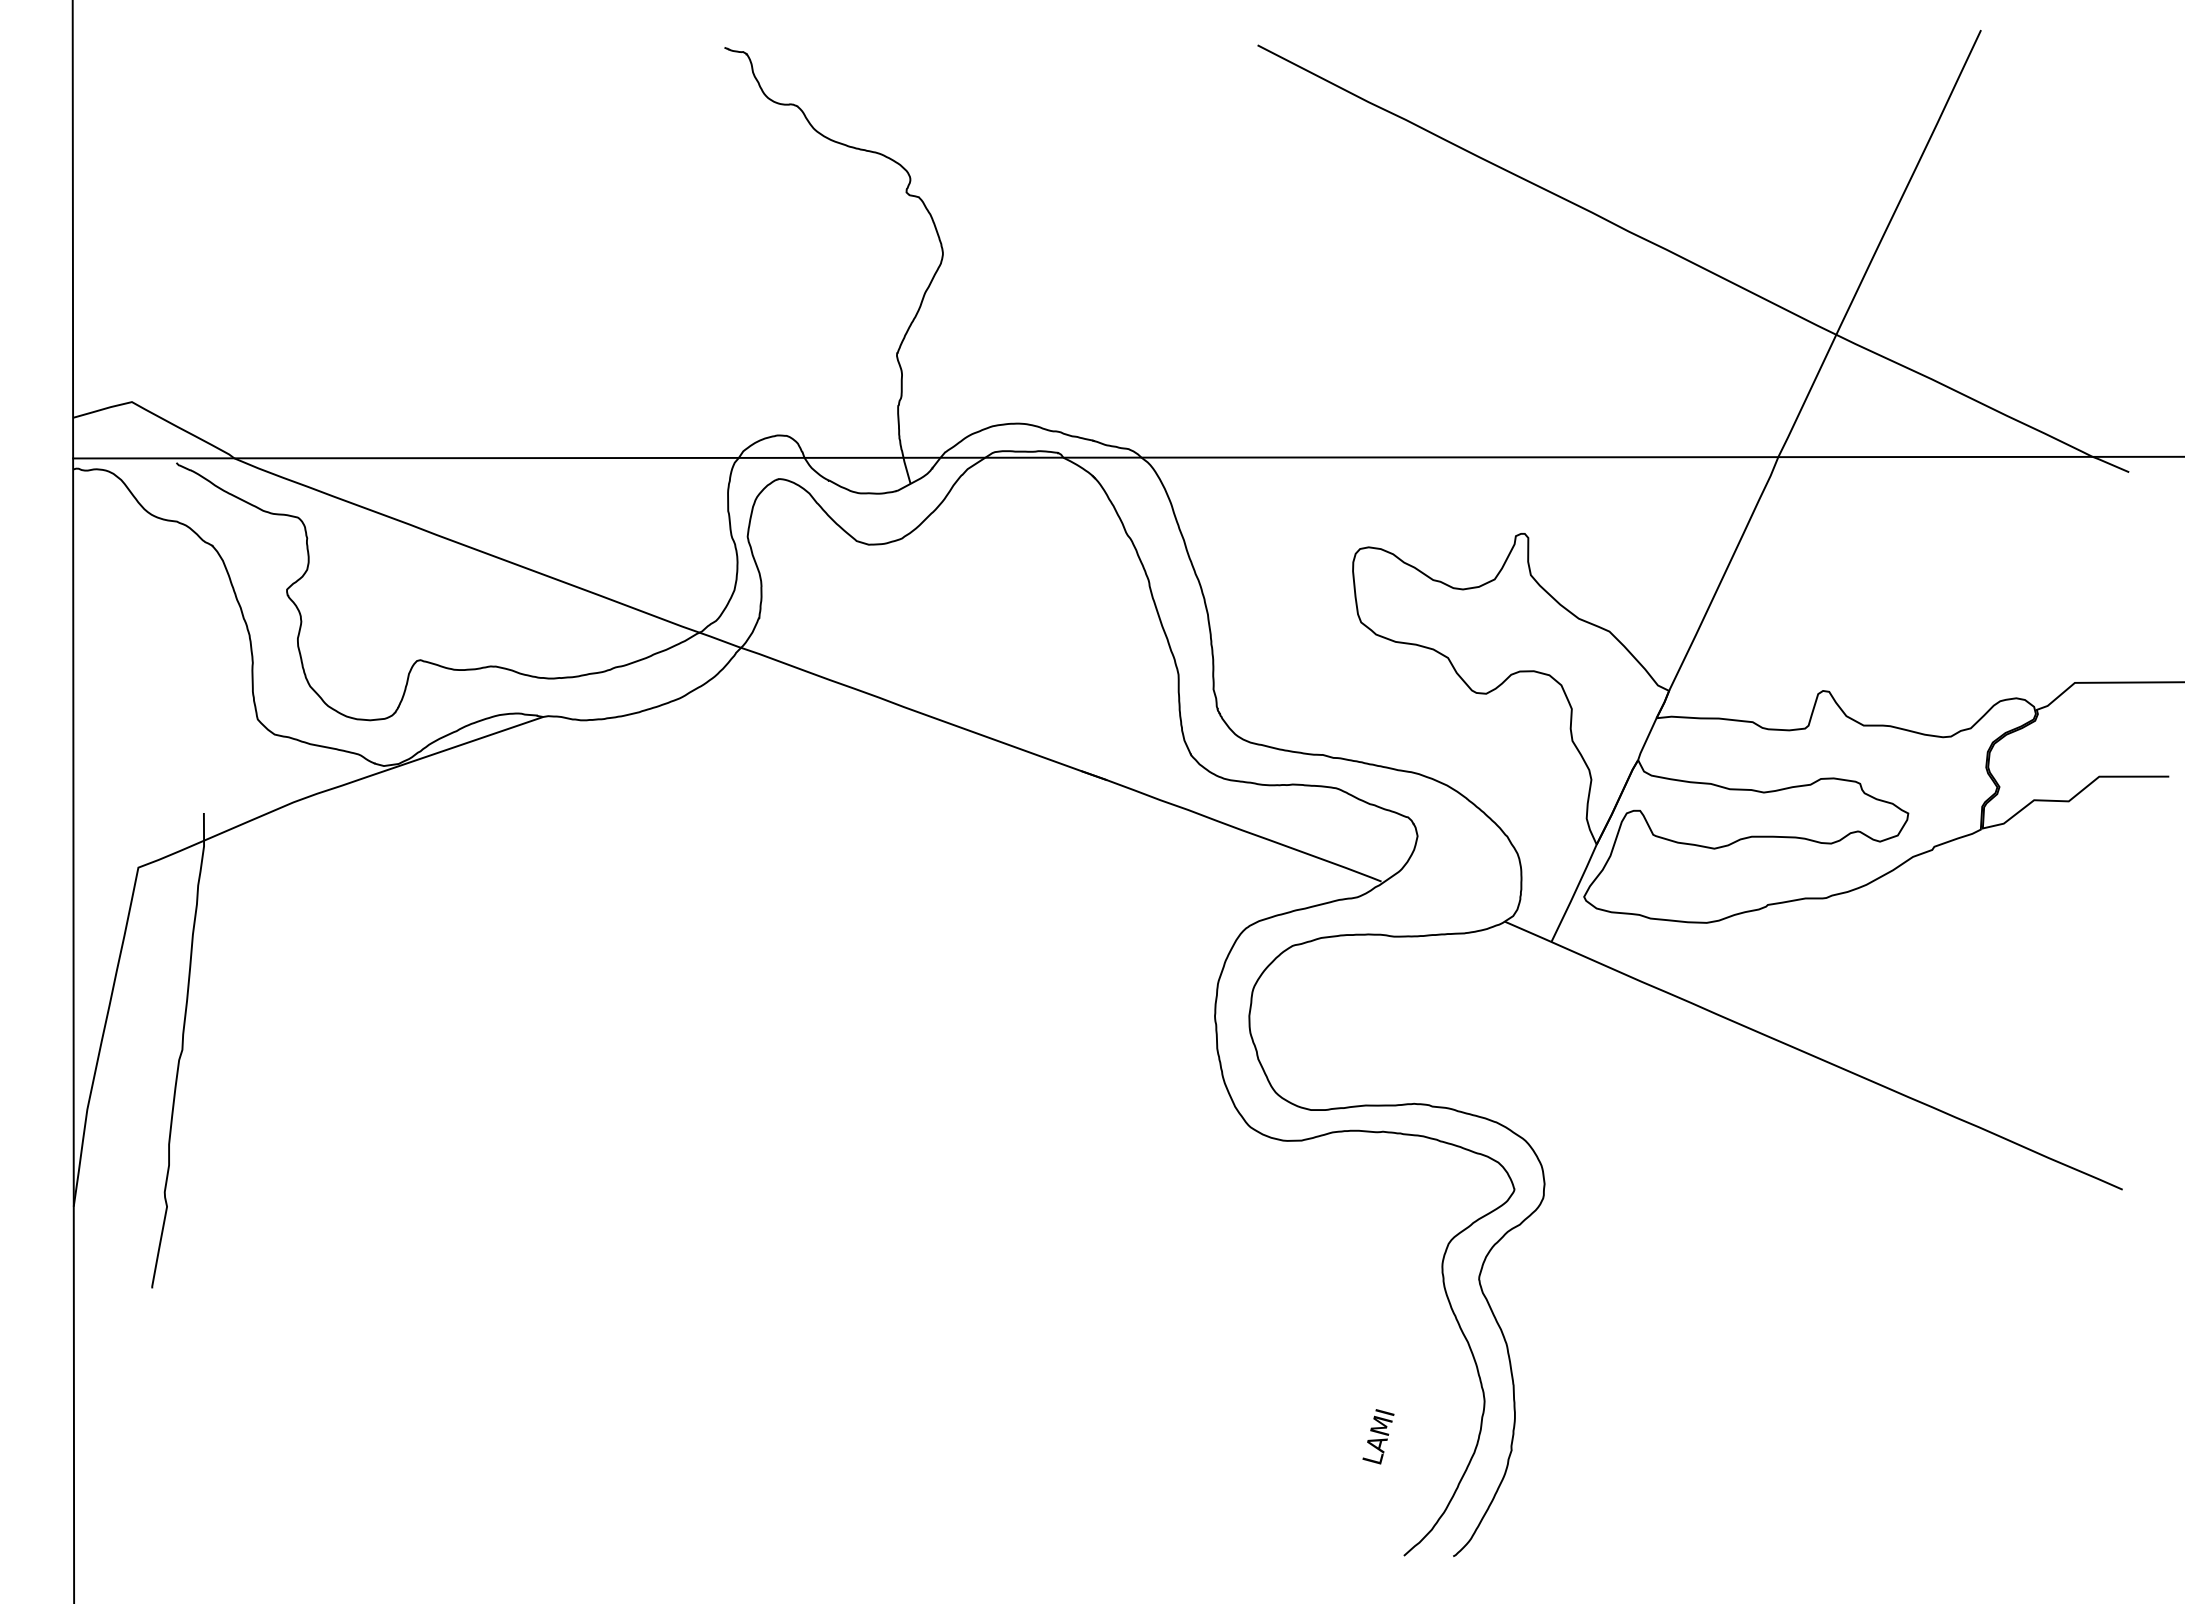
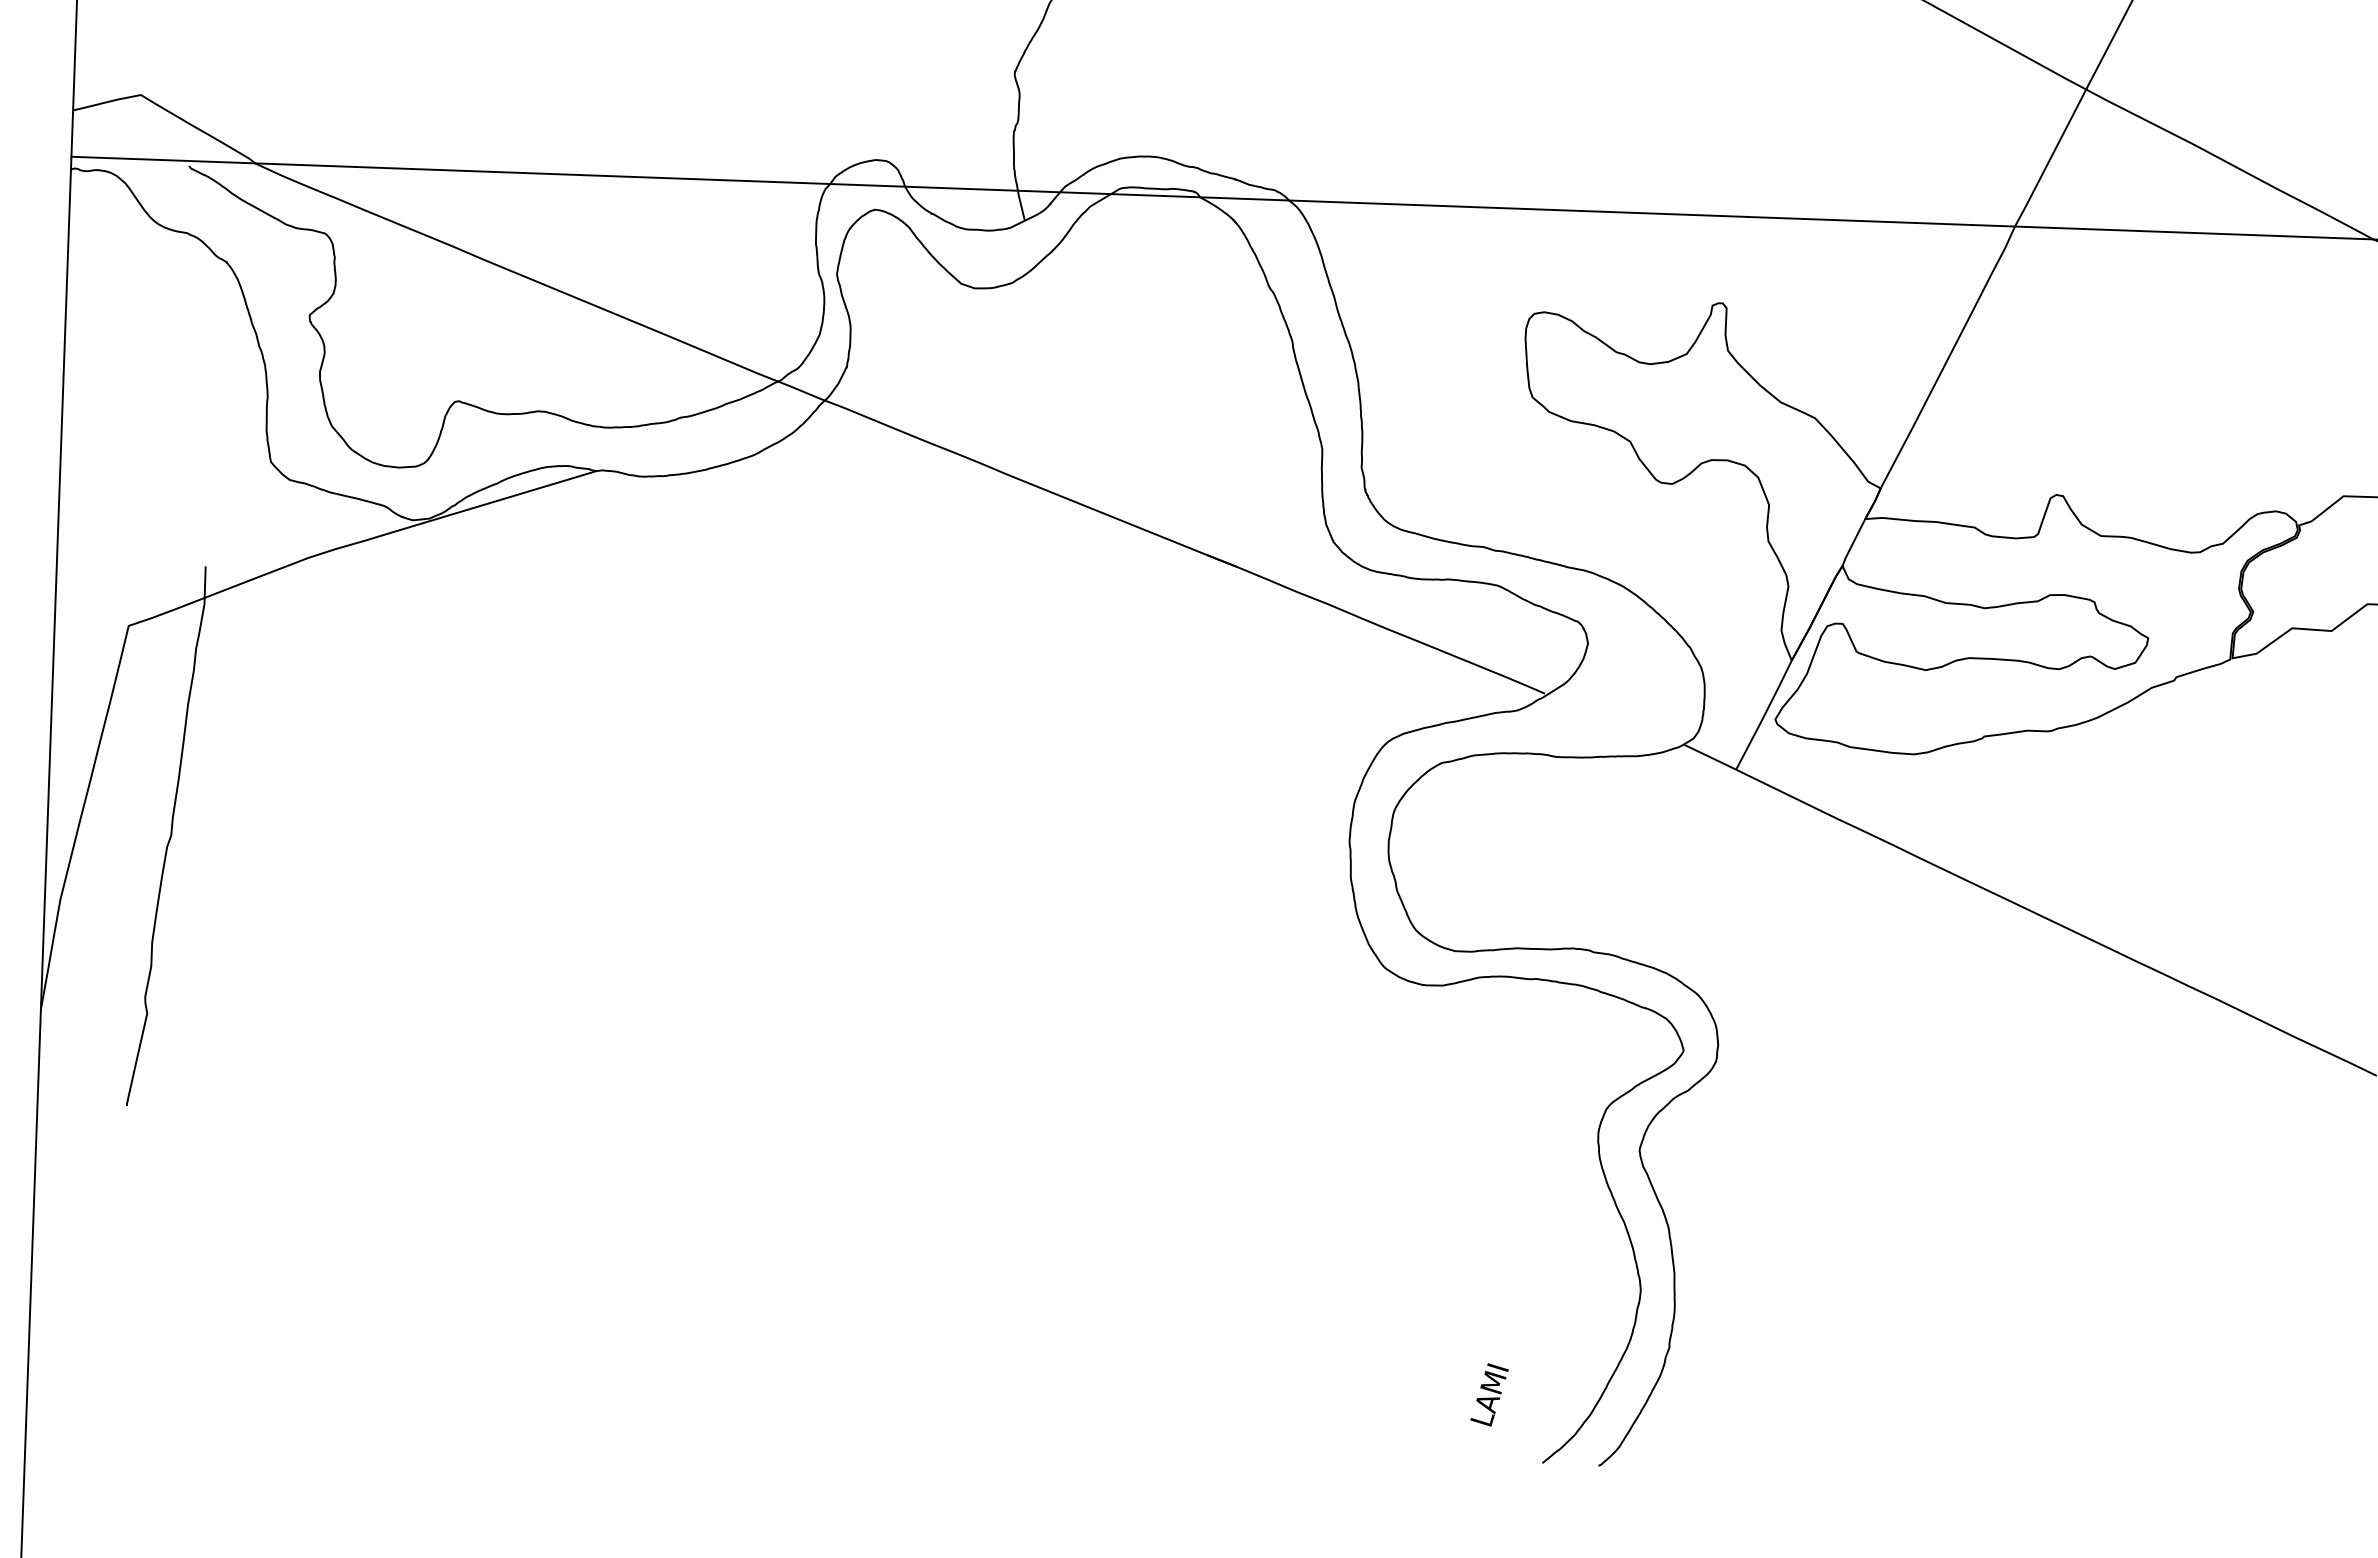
text: (1378, 1436) -> (1489, 1394), moved

